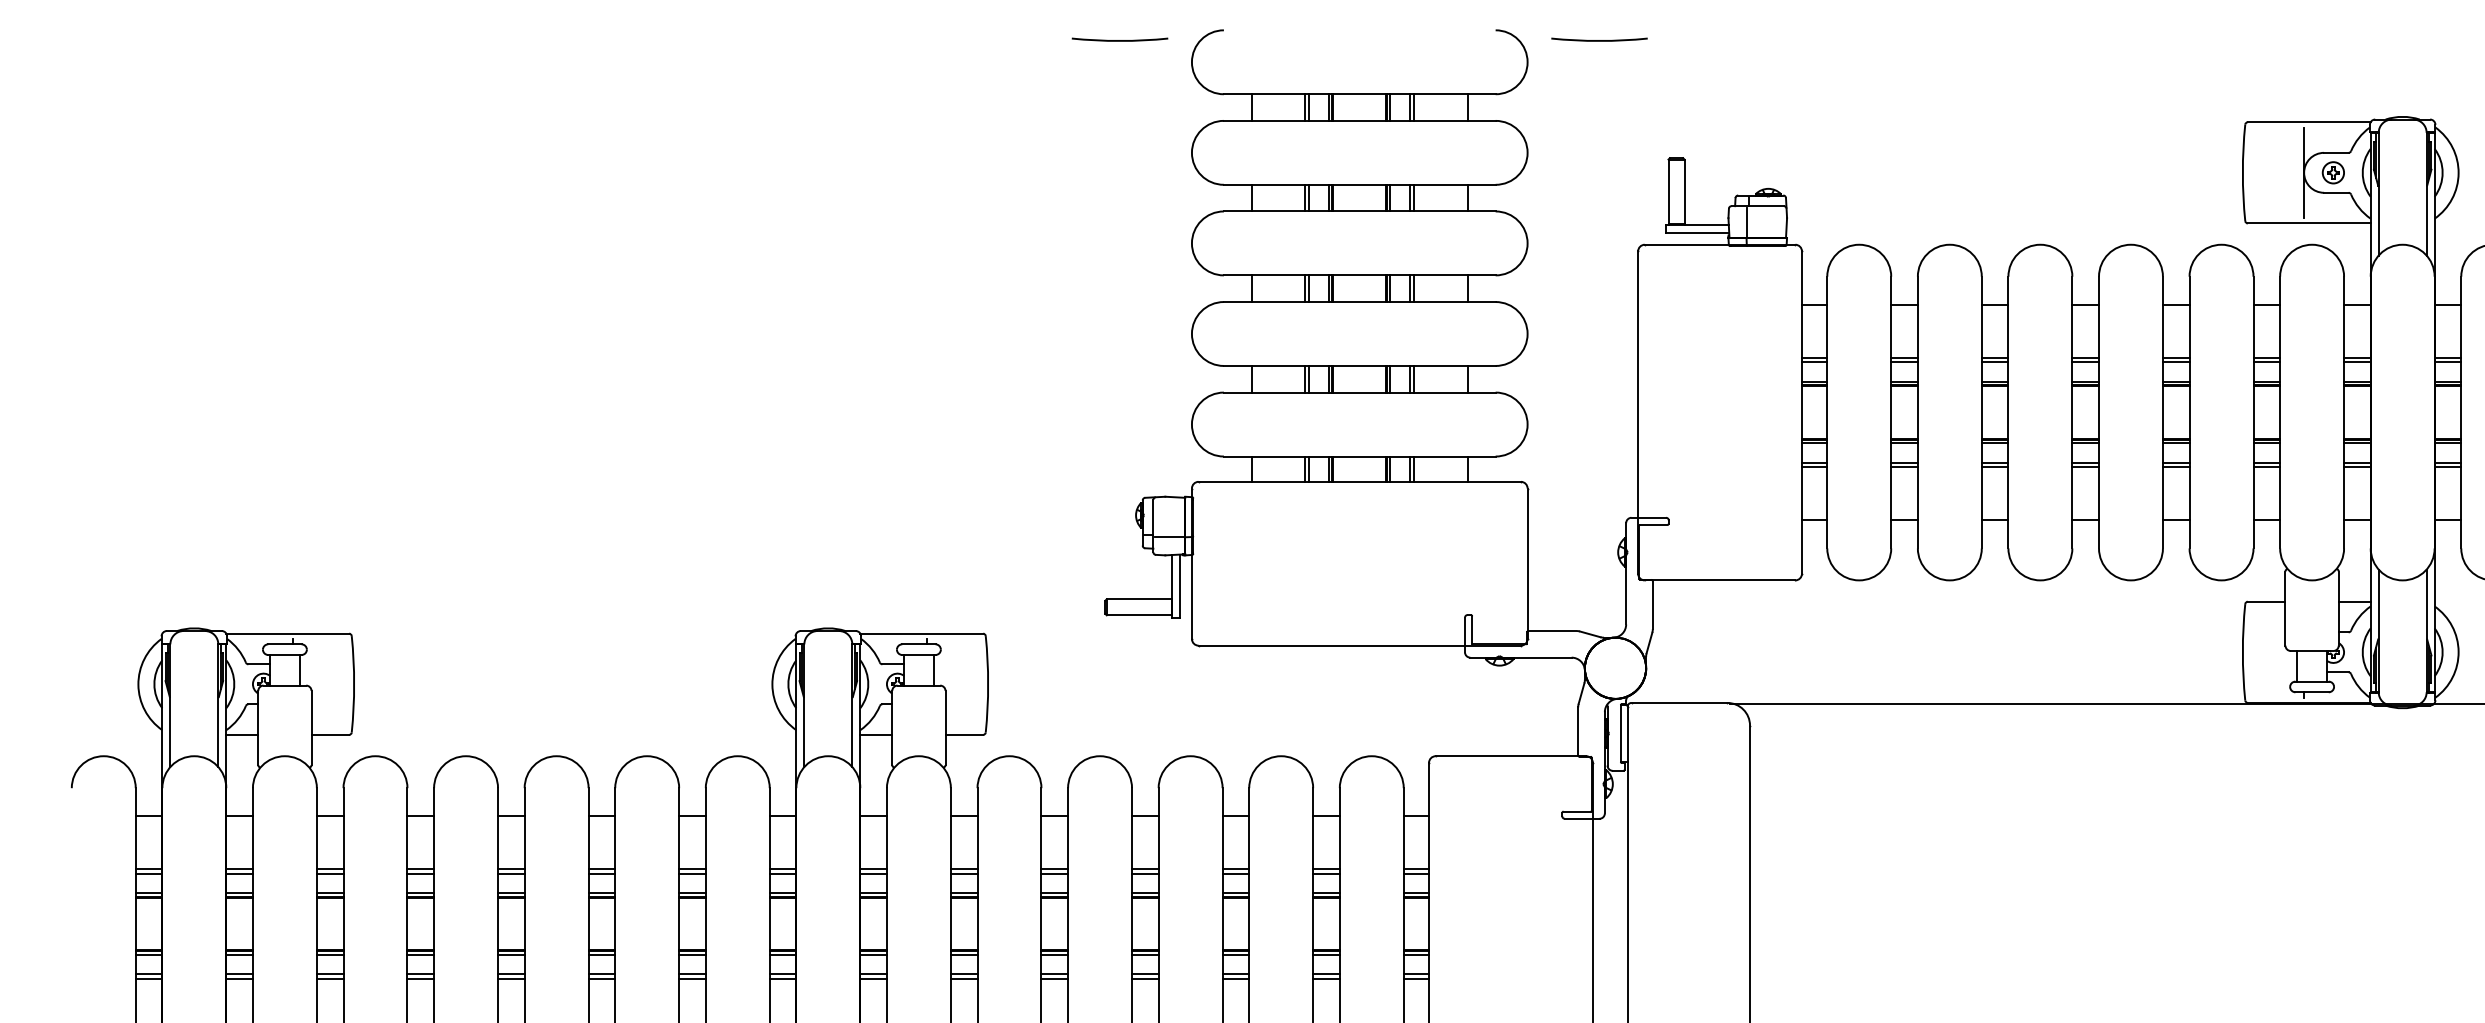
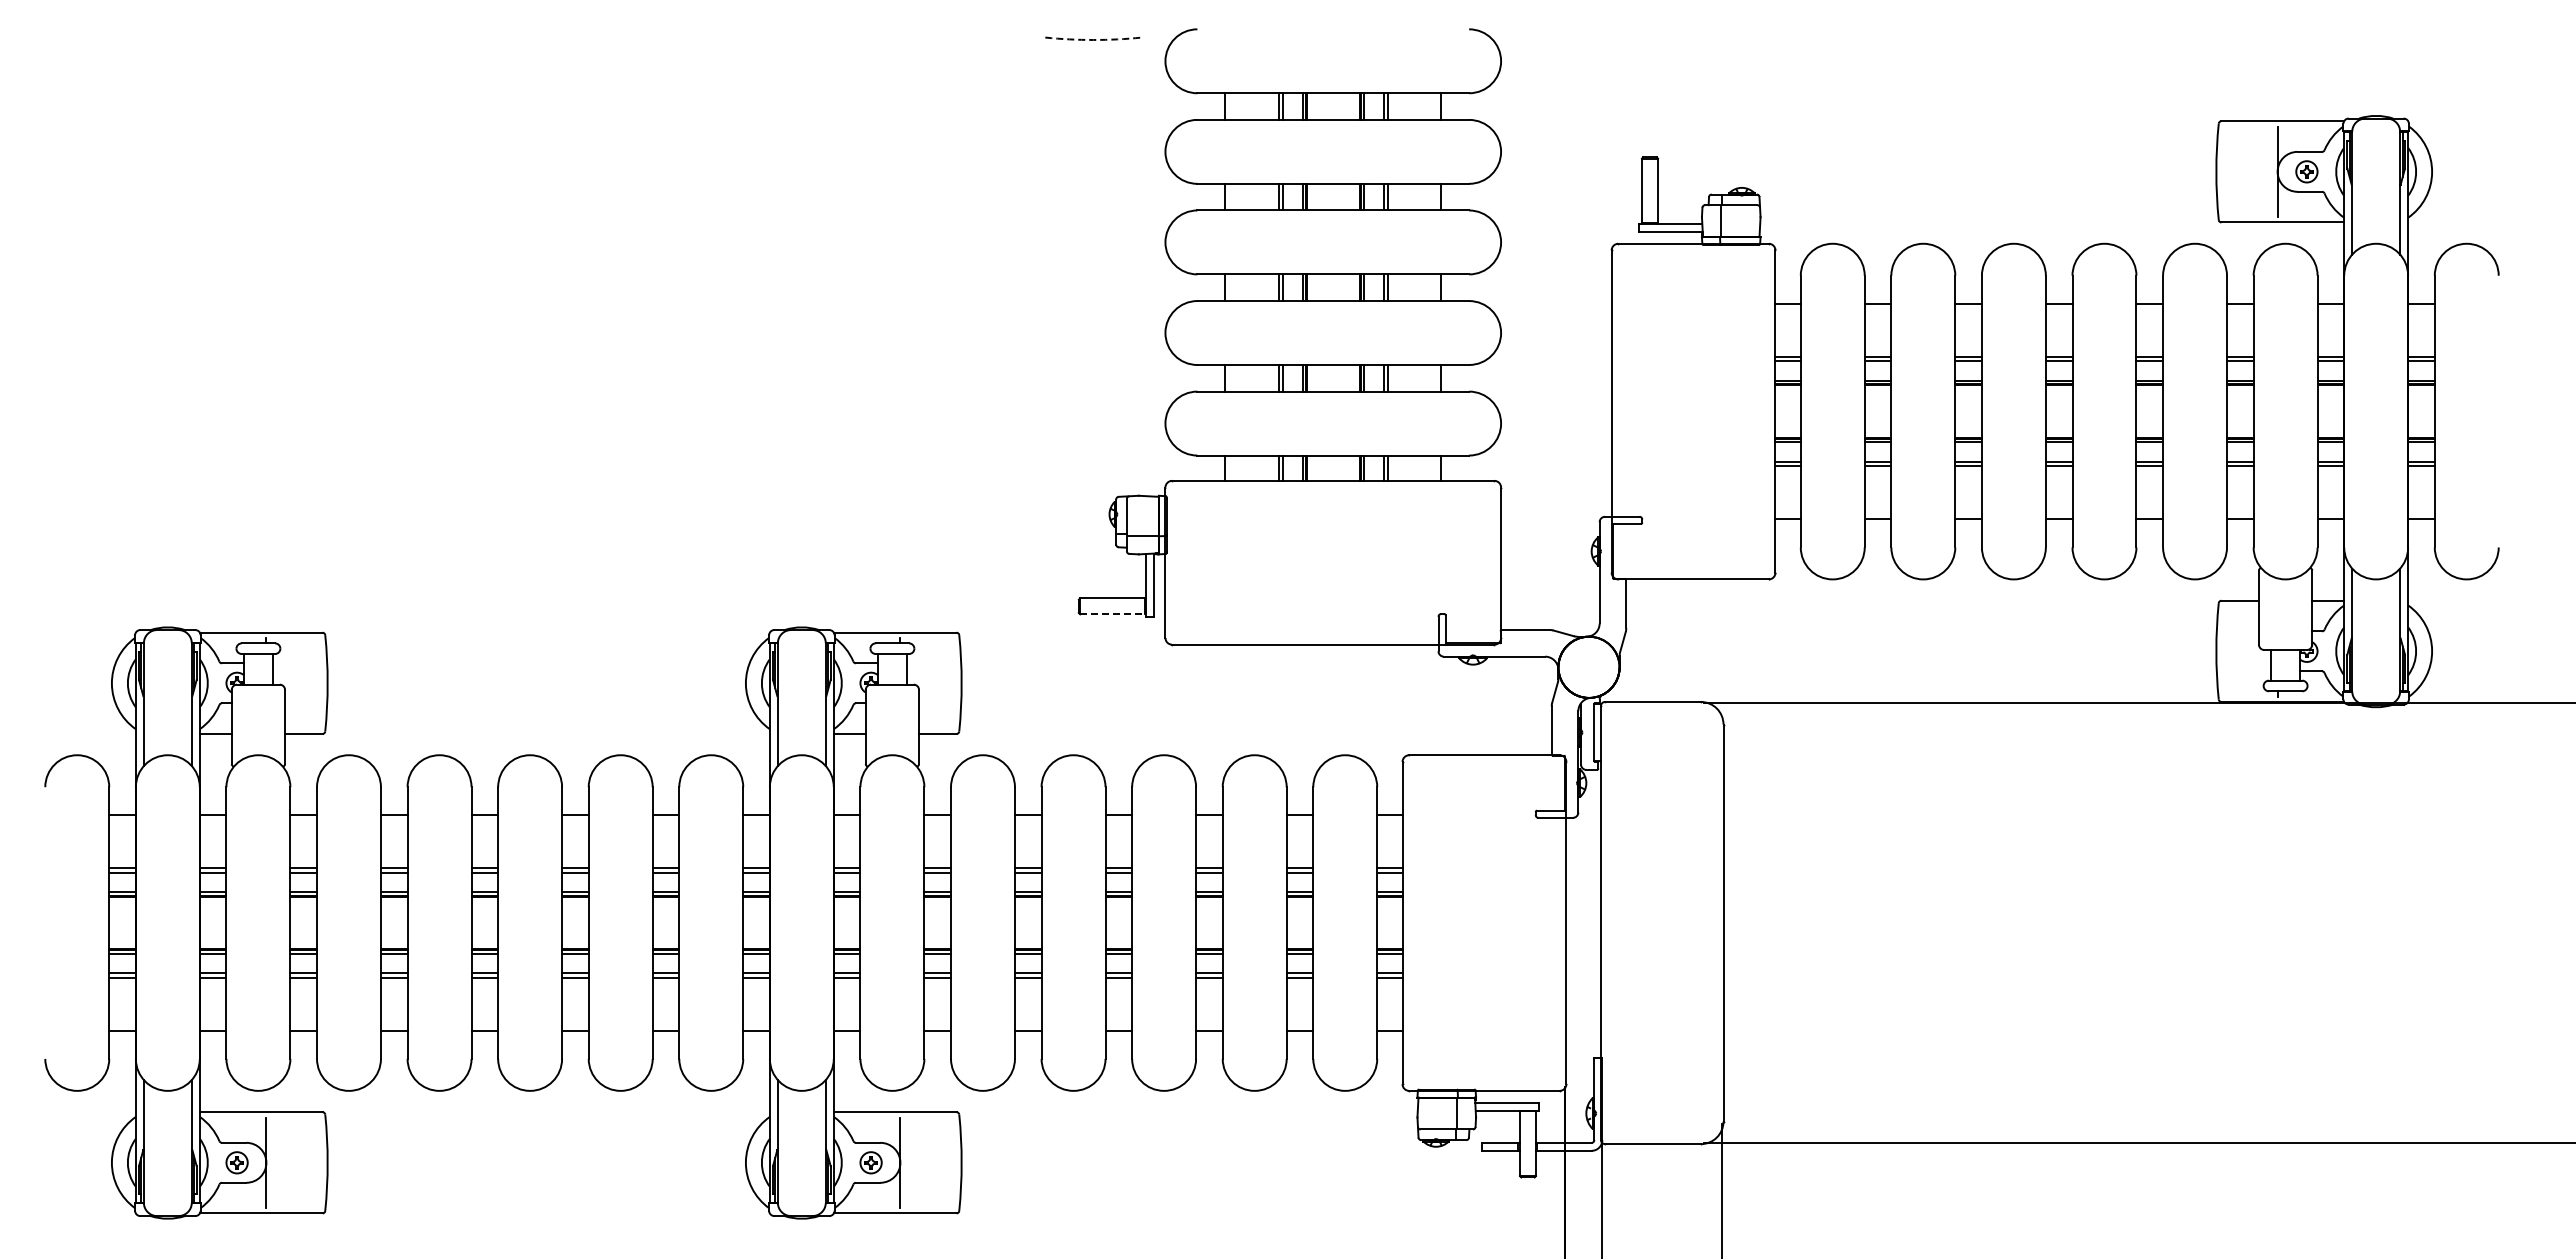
arc: (1599, 40) -> (1572, 39), removed
arc: (1120, 41) -> (1093, 40), solid -> dashed
line: (1139, 615) -> (1112, 614), solid -> dashed

